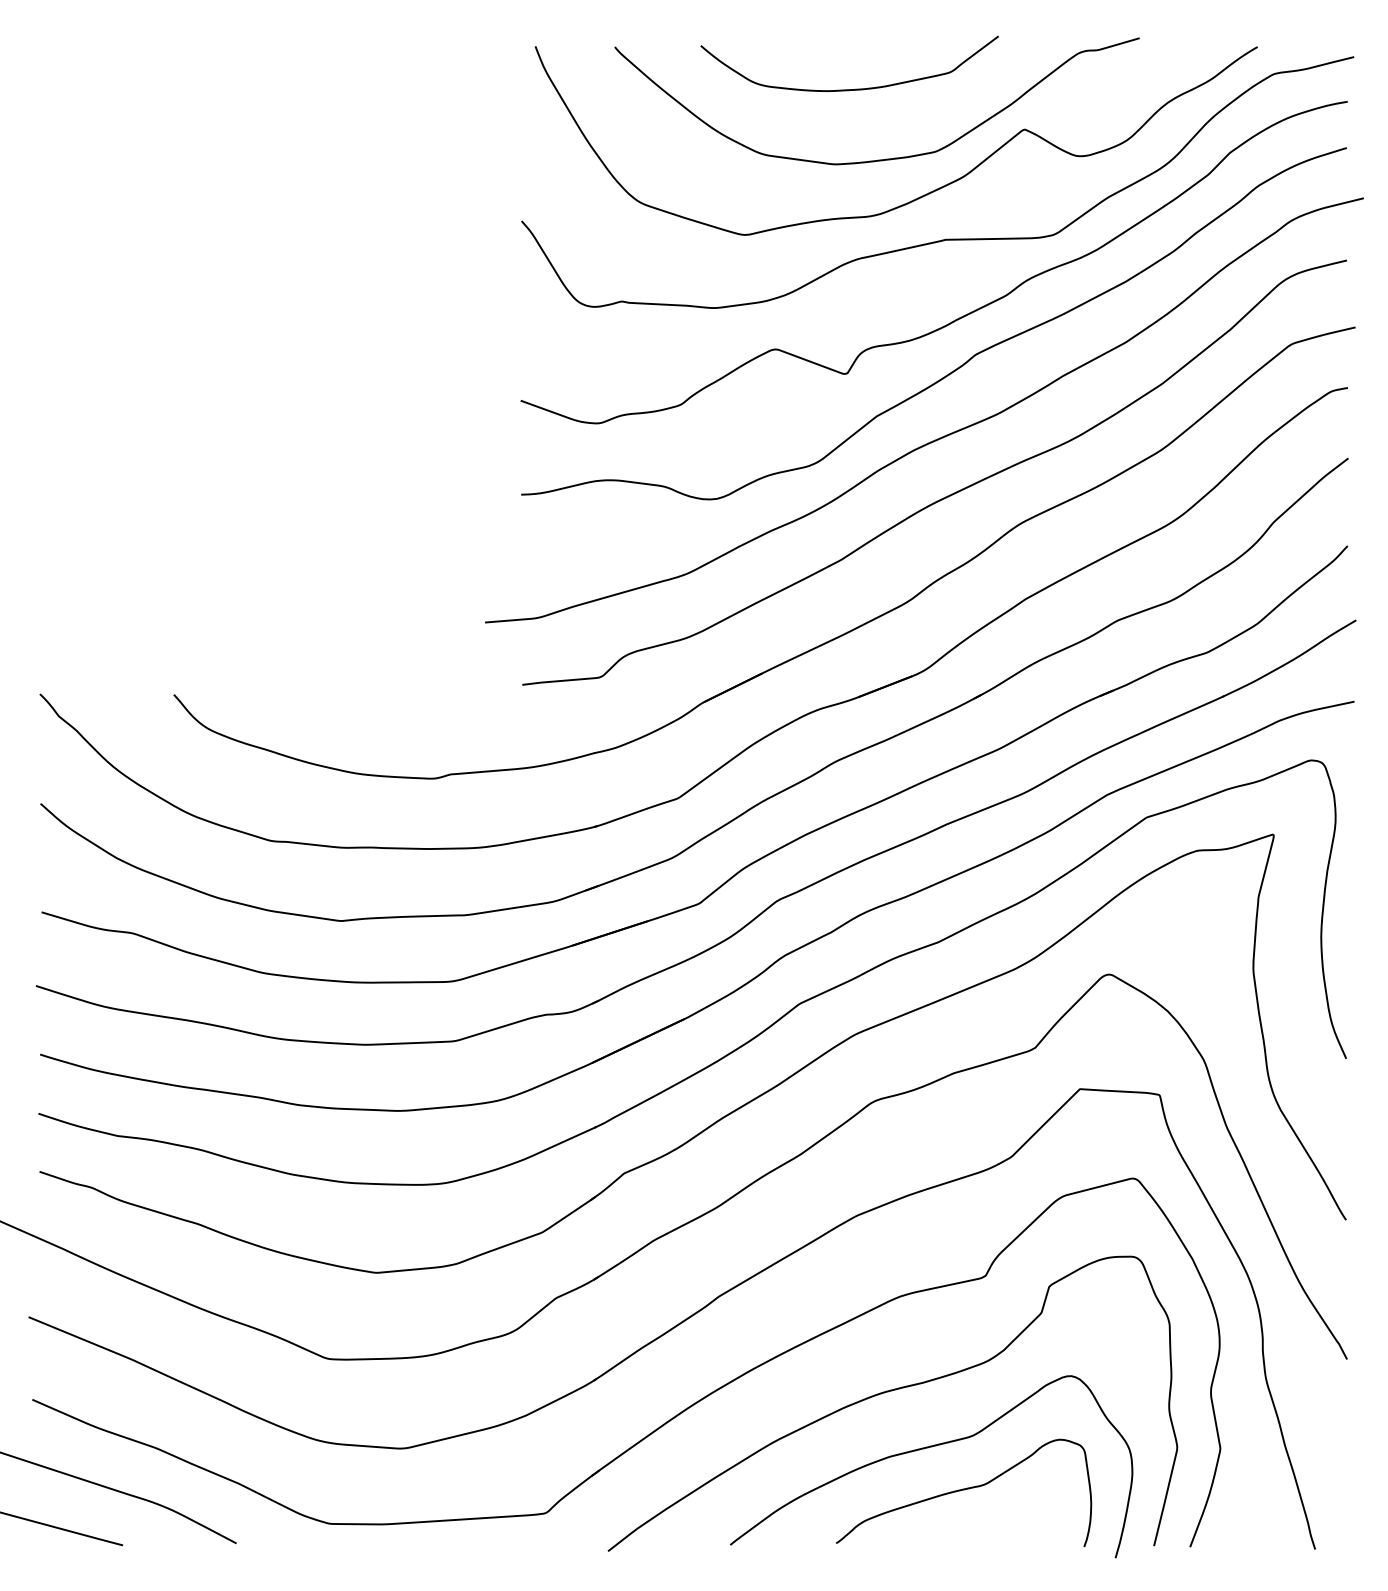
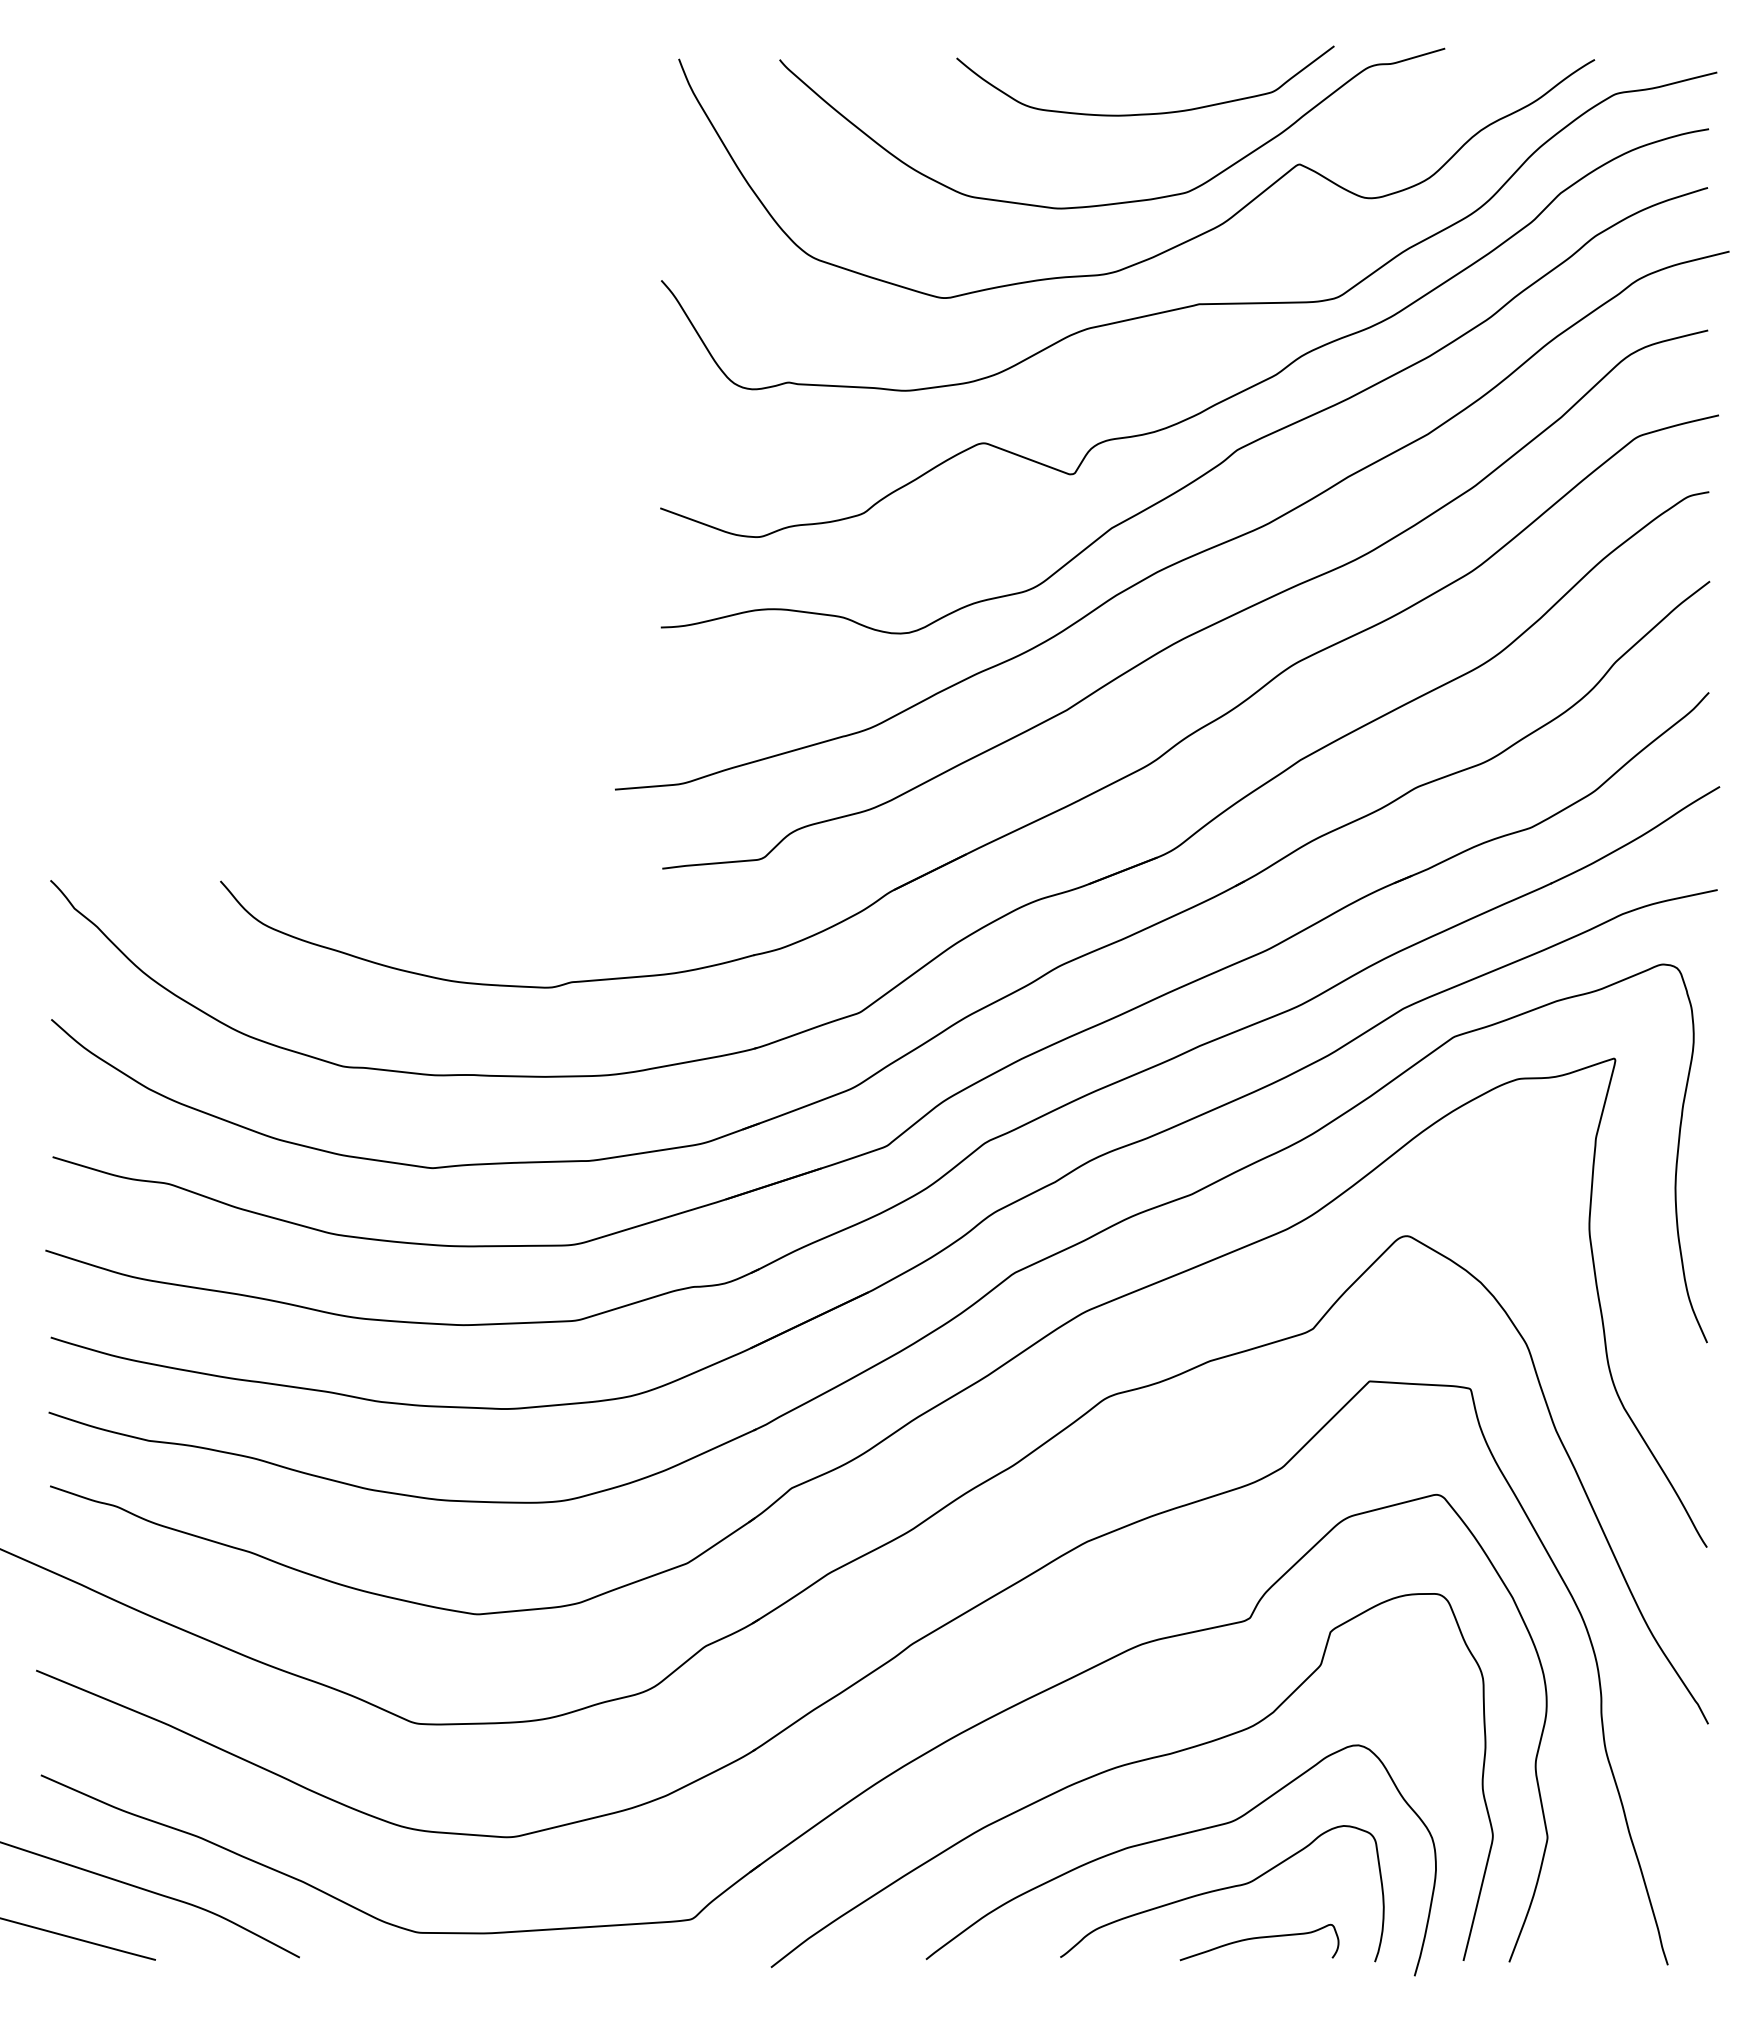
curve: (849, 89) -> (1145, 113), moved
curve: (993, 1528) -> (1259, 1938), added

